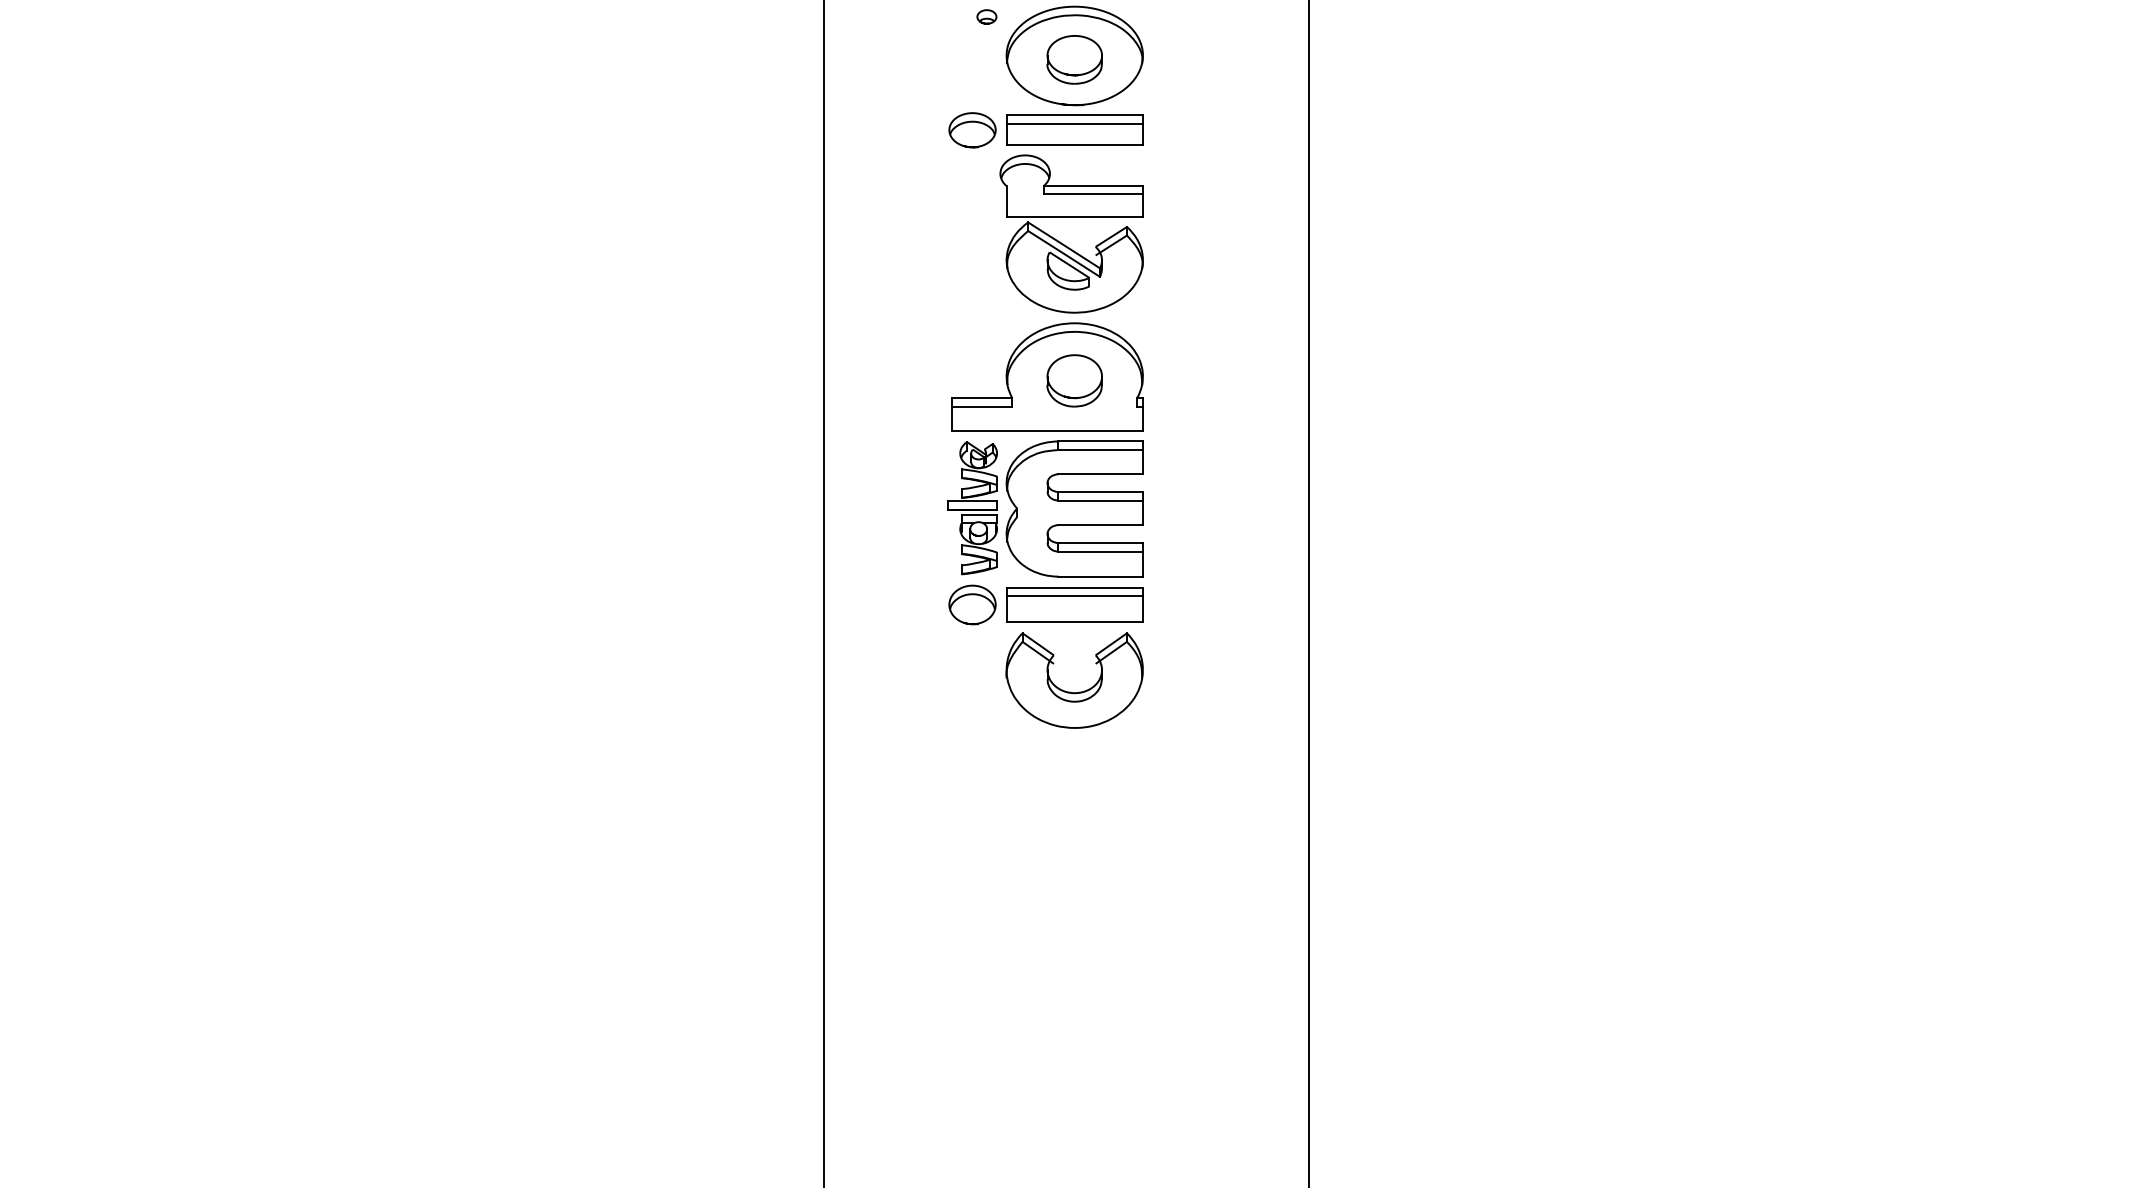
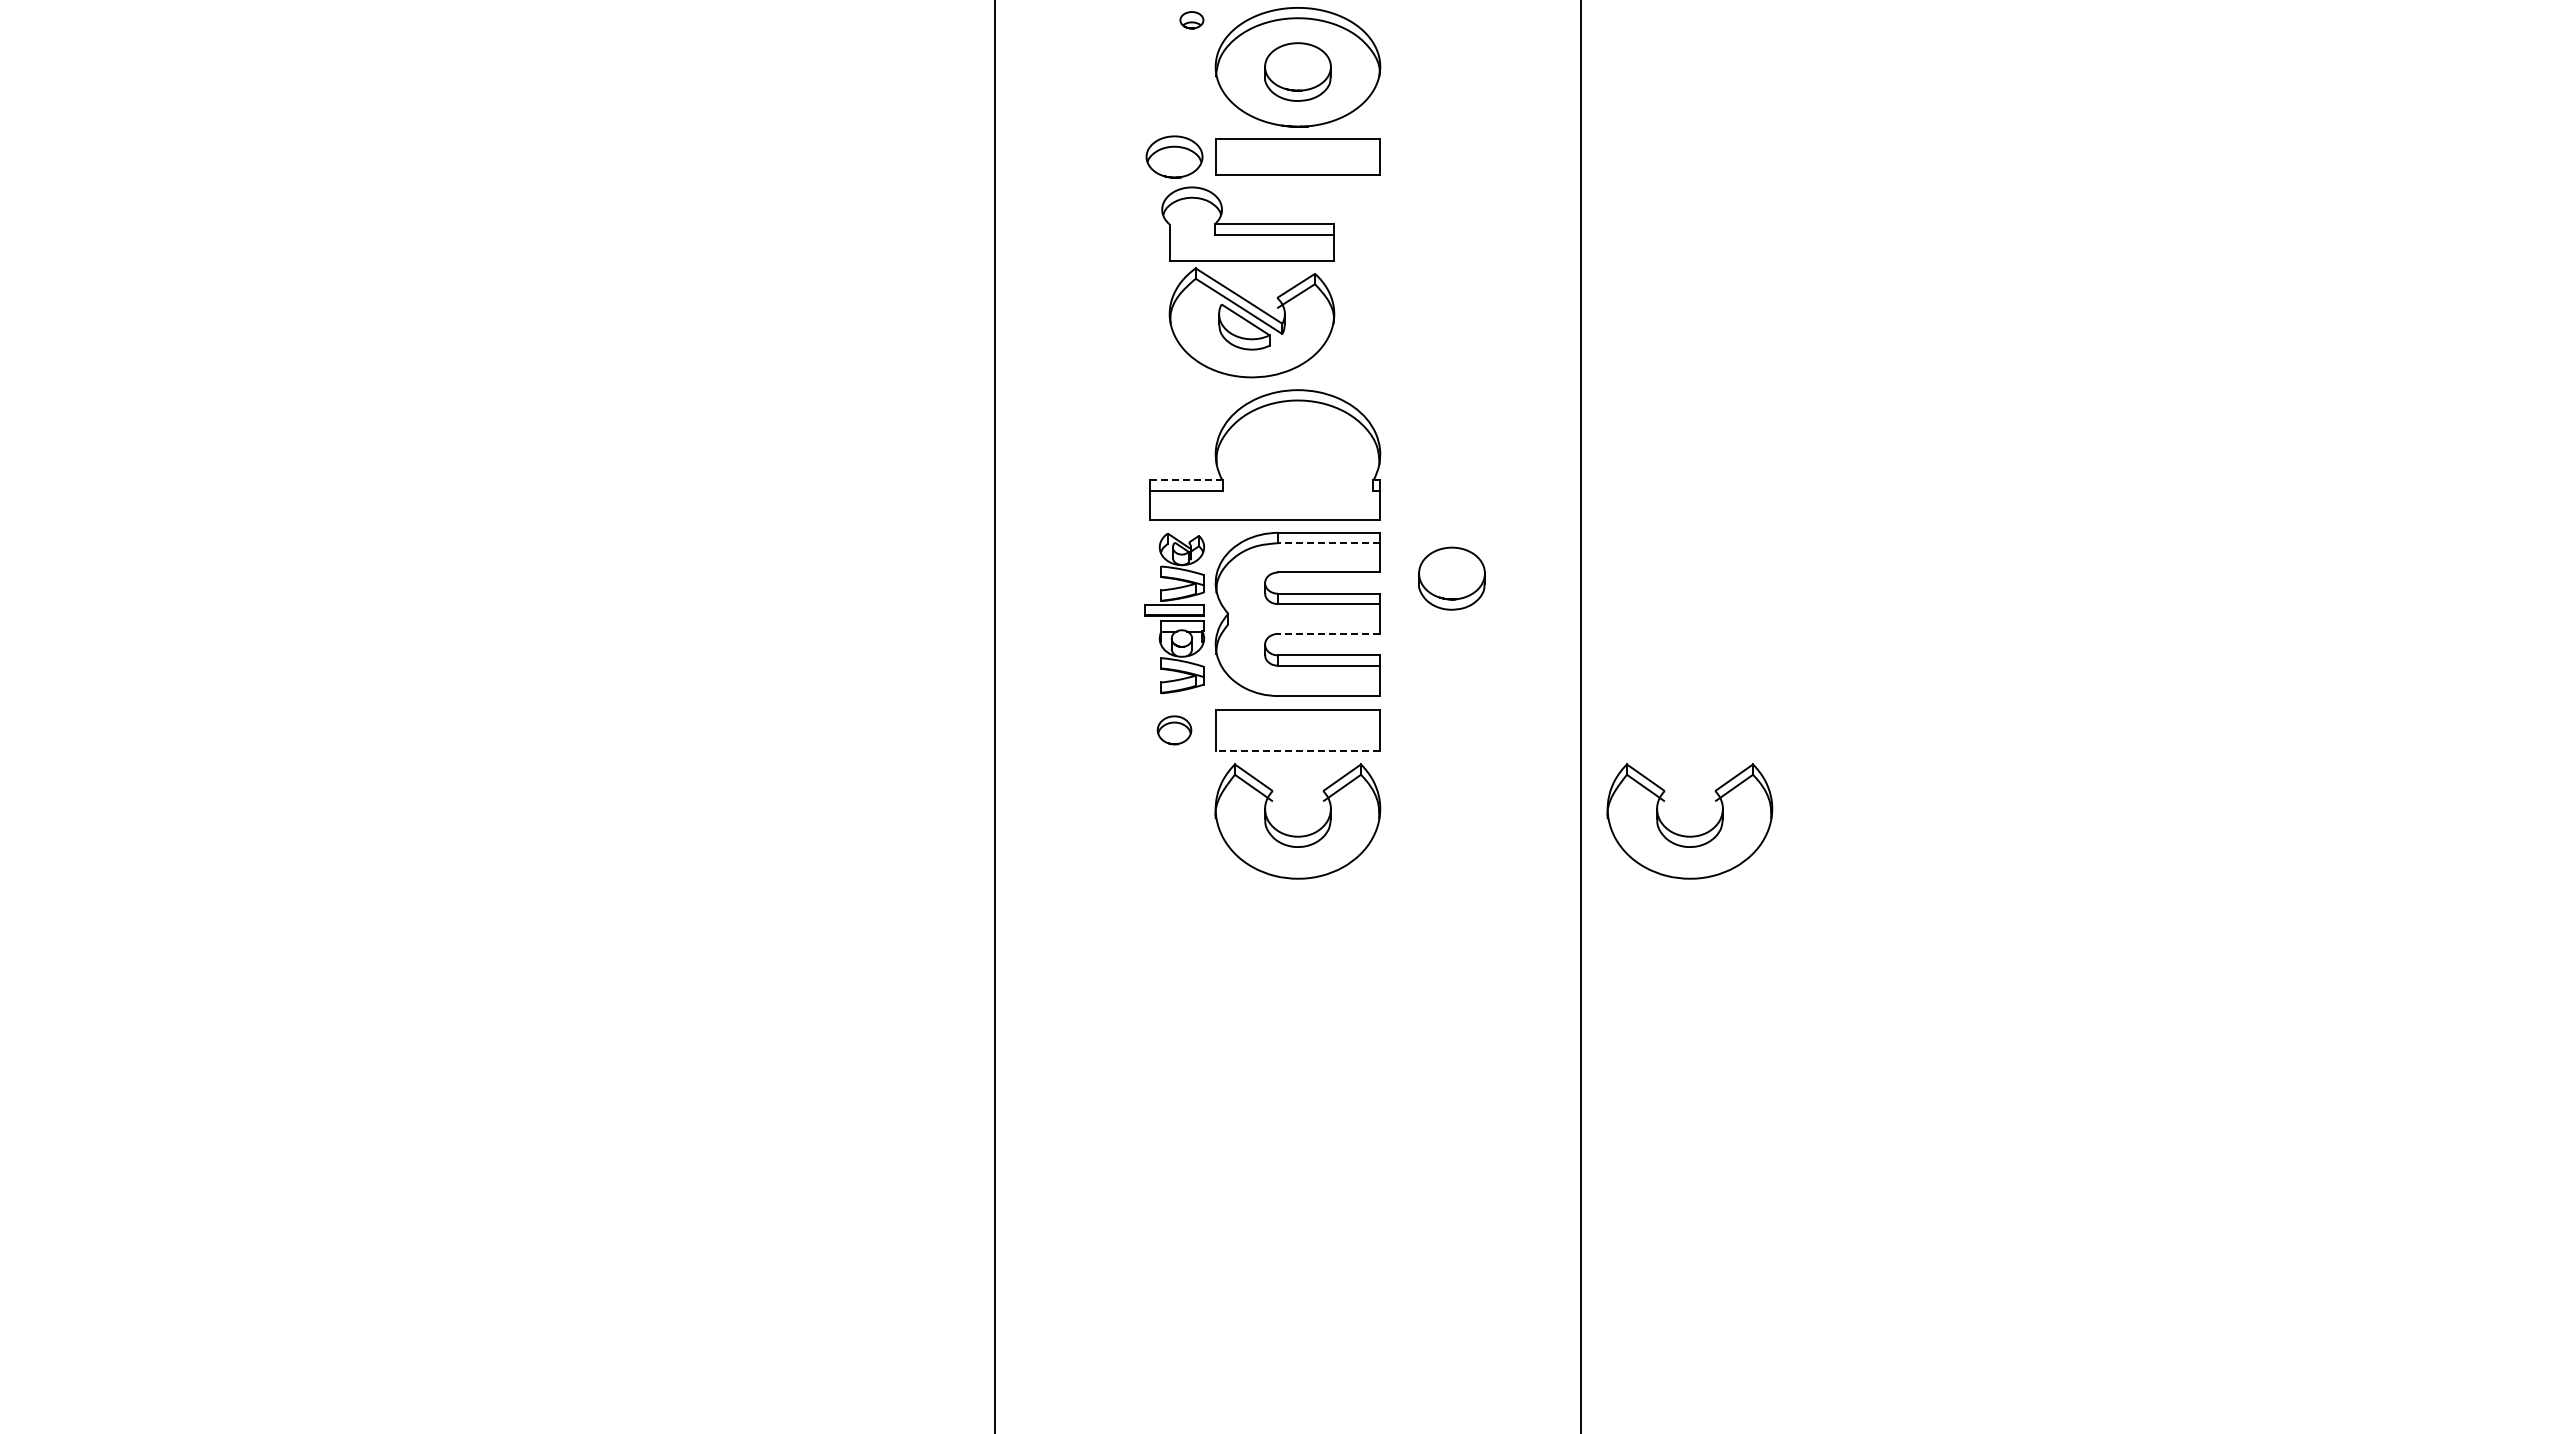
line: (1074, 123) -> (1297, 149), removed
part: (1065, 244) -> (1240, 295), moved
part: (1074, 380) -> (1451, 578), moved
line: (982, 398) -> (1186, 480), solid -> dashed
line: (1100, 450) -> (1328, 543), solid -> dashed
line: (1100, 524) -> (1328, 633), solid -> dashed
line: (1074, 596) -> (1297, 720), removed
part: (972, 605) -> (1174, 730), size x0.6
line: (1074, 621) -> (1297, 750), solid -> dashed
part: (1399, 692) -> (1689, 835), added

